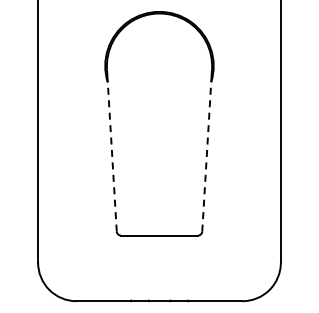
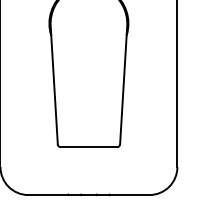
line: (112, 156) -> (54, 89), dashed -> solid
line: (206, 156) -> (123, 89), dashed -> solid

